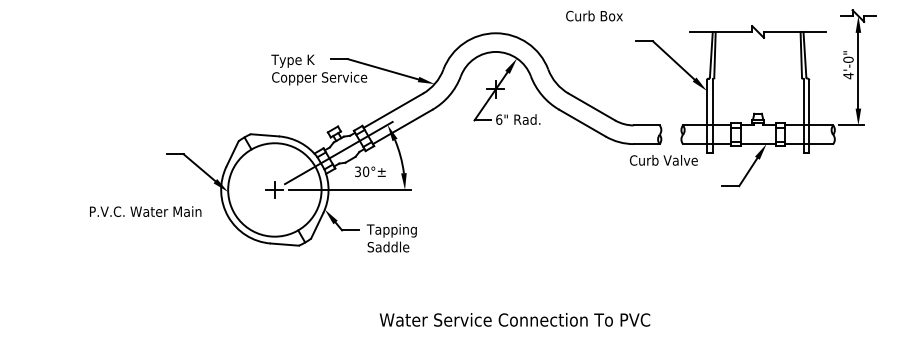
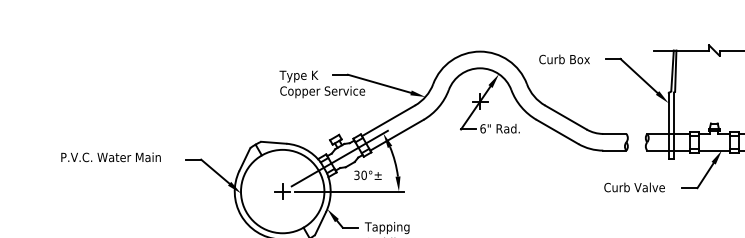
text: (594, 15) -> (564, 58), moved
text: (663, 160) -> (634, 187), moved
text: (145, 211) -> (110, 157), moved

